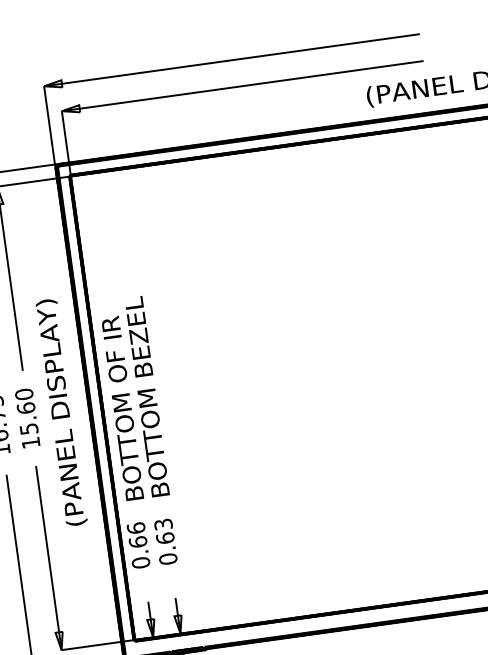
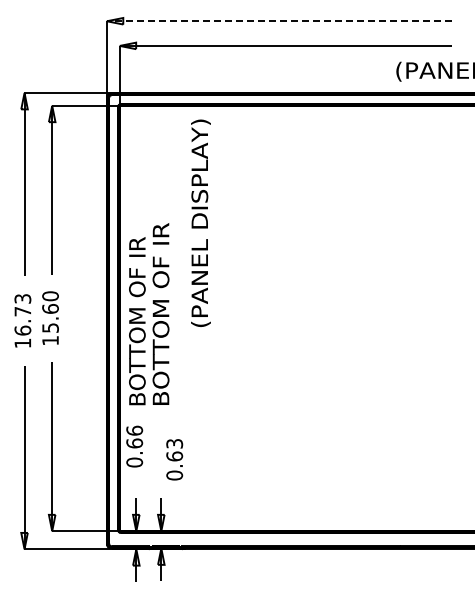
line: (231, 60) -> (278, 21), solid -> dashed
text: (146, 396) -> (160, 313), BOTTOM BEZEL -> BOTTOM OF IR
text: (61, 411) -> (200, 222), moved
text: (165, 541) -> (174, 459), moved

